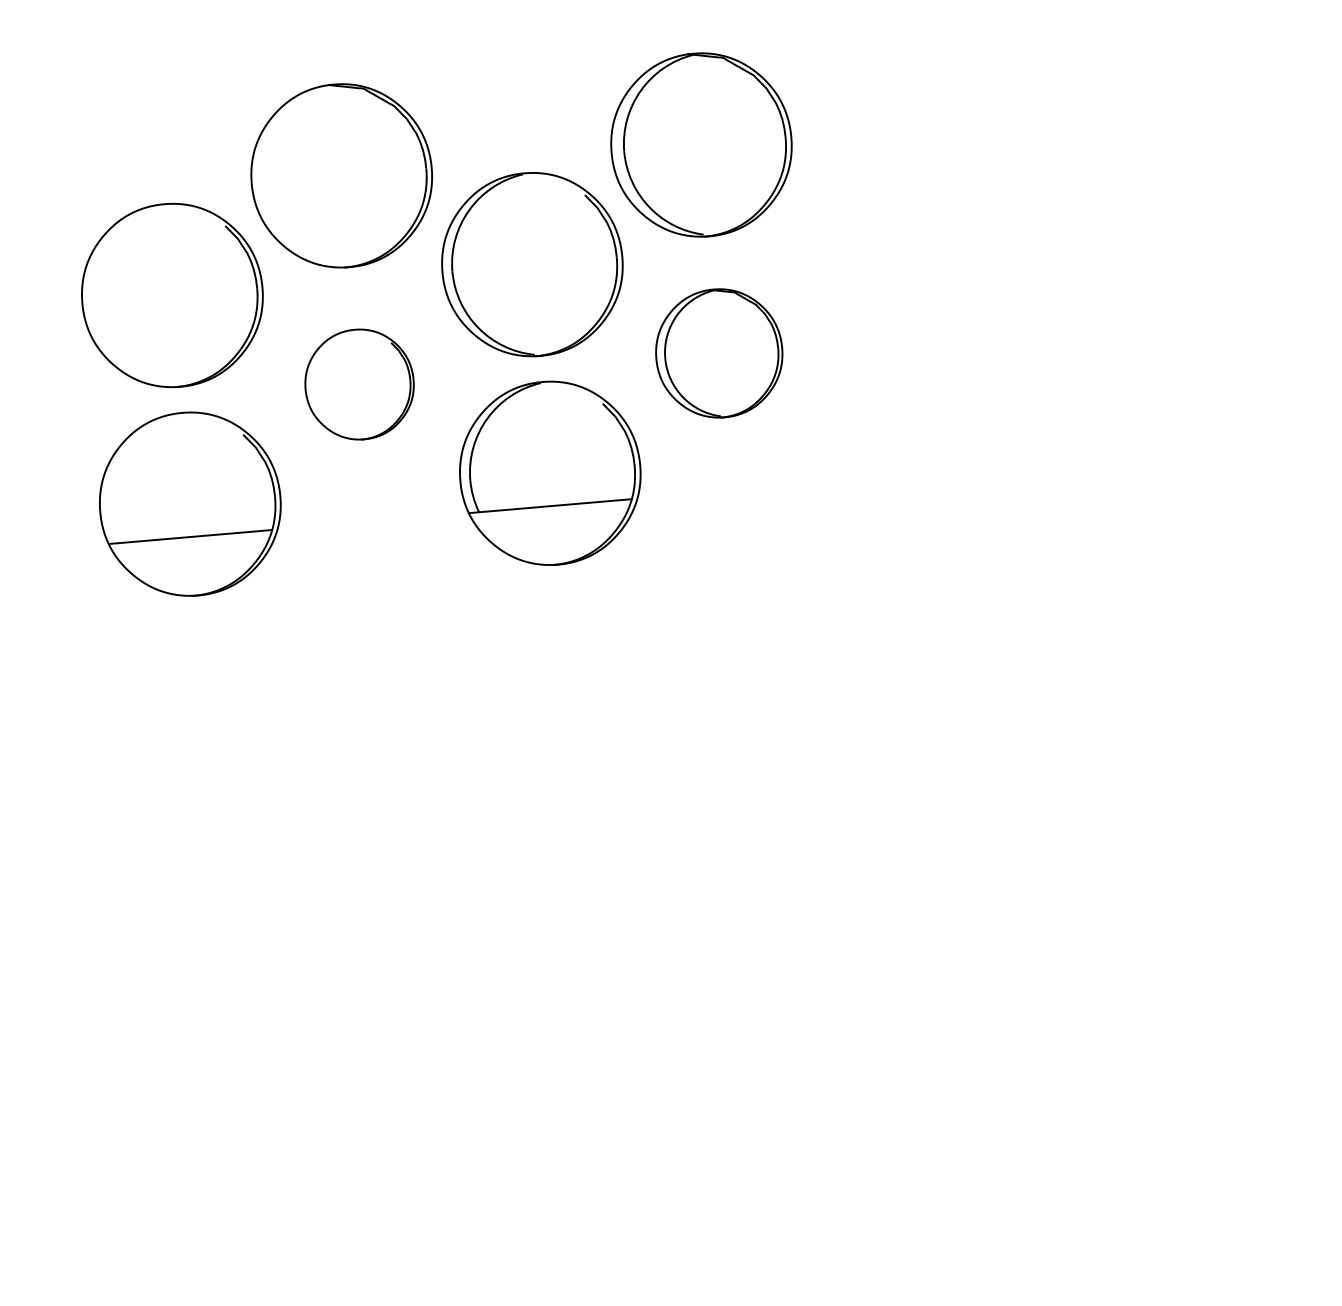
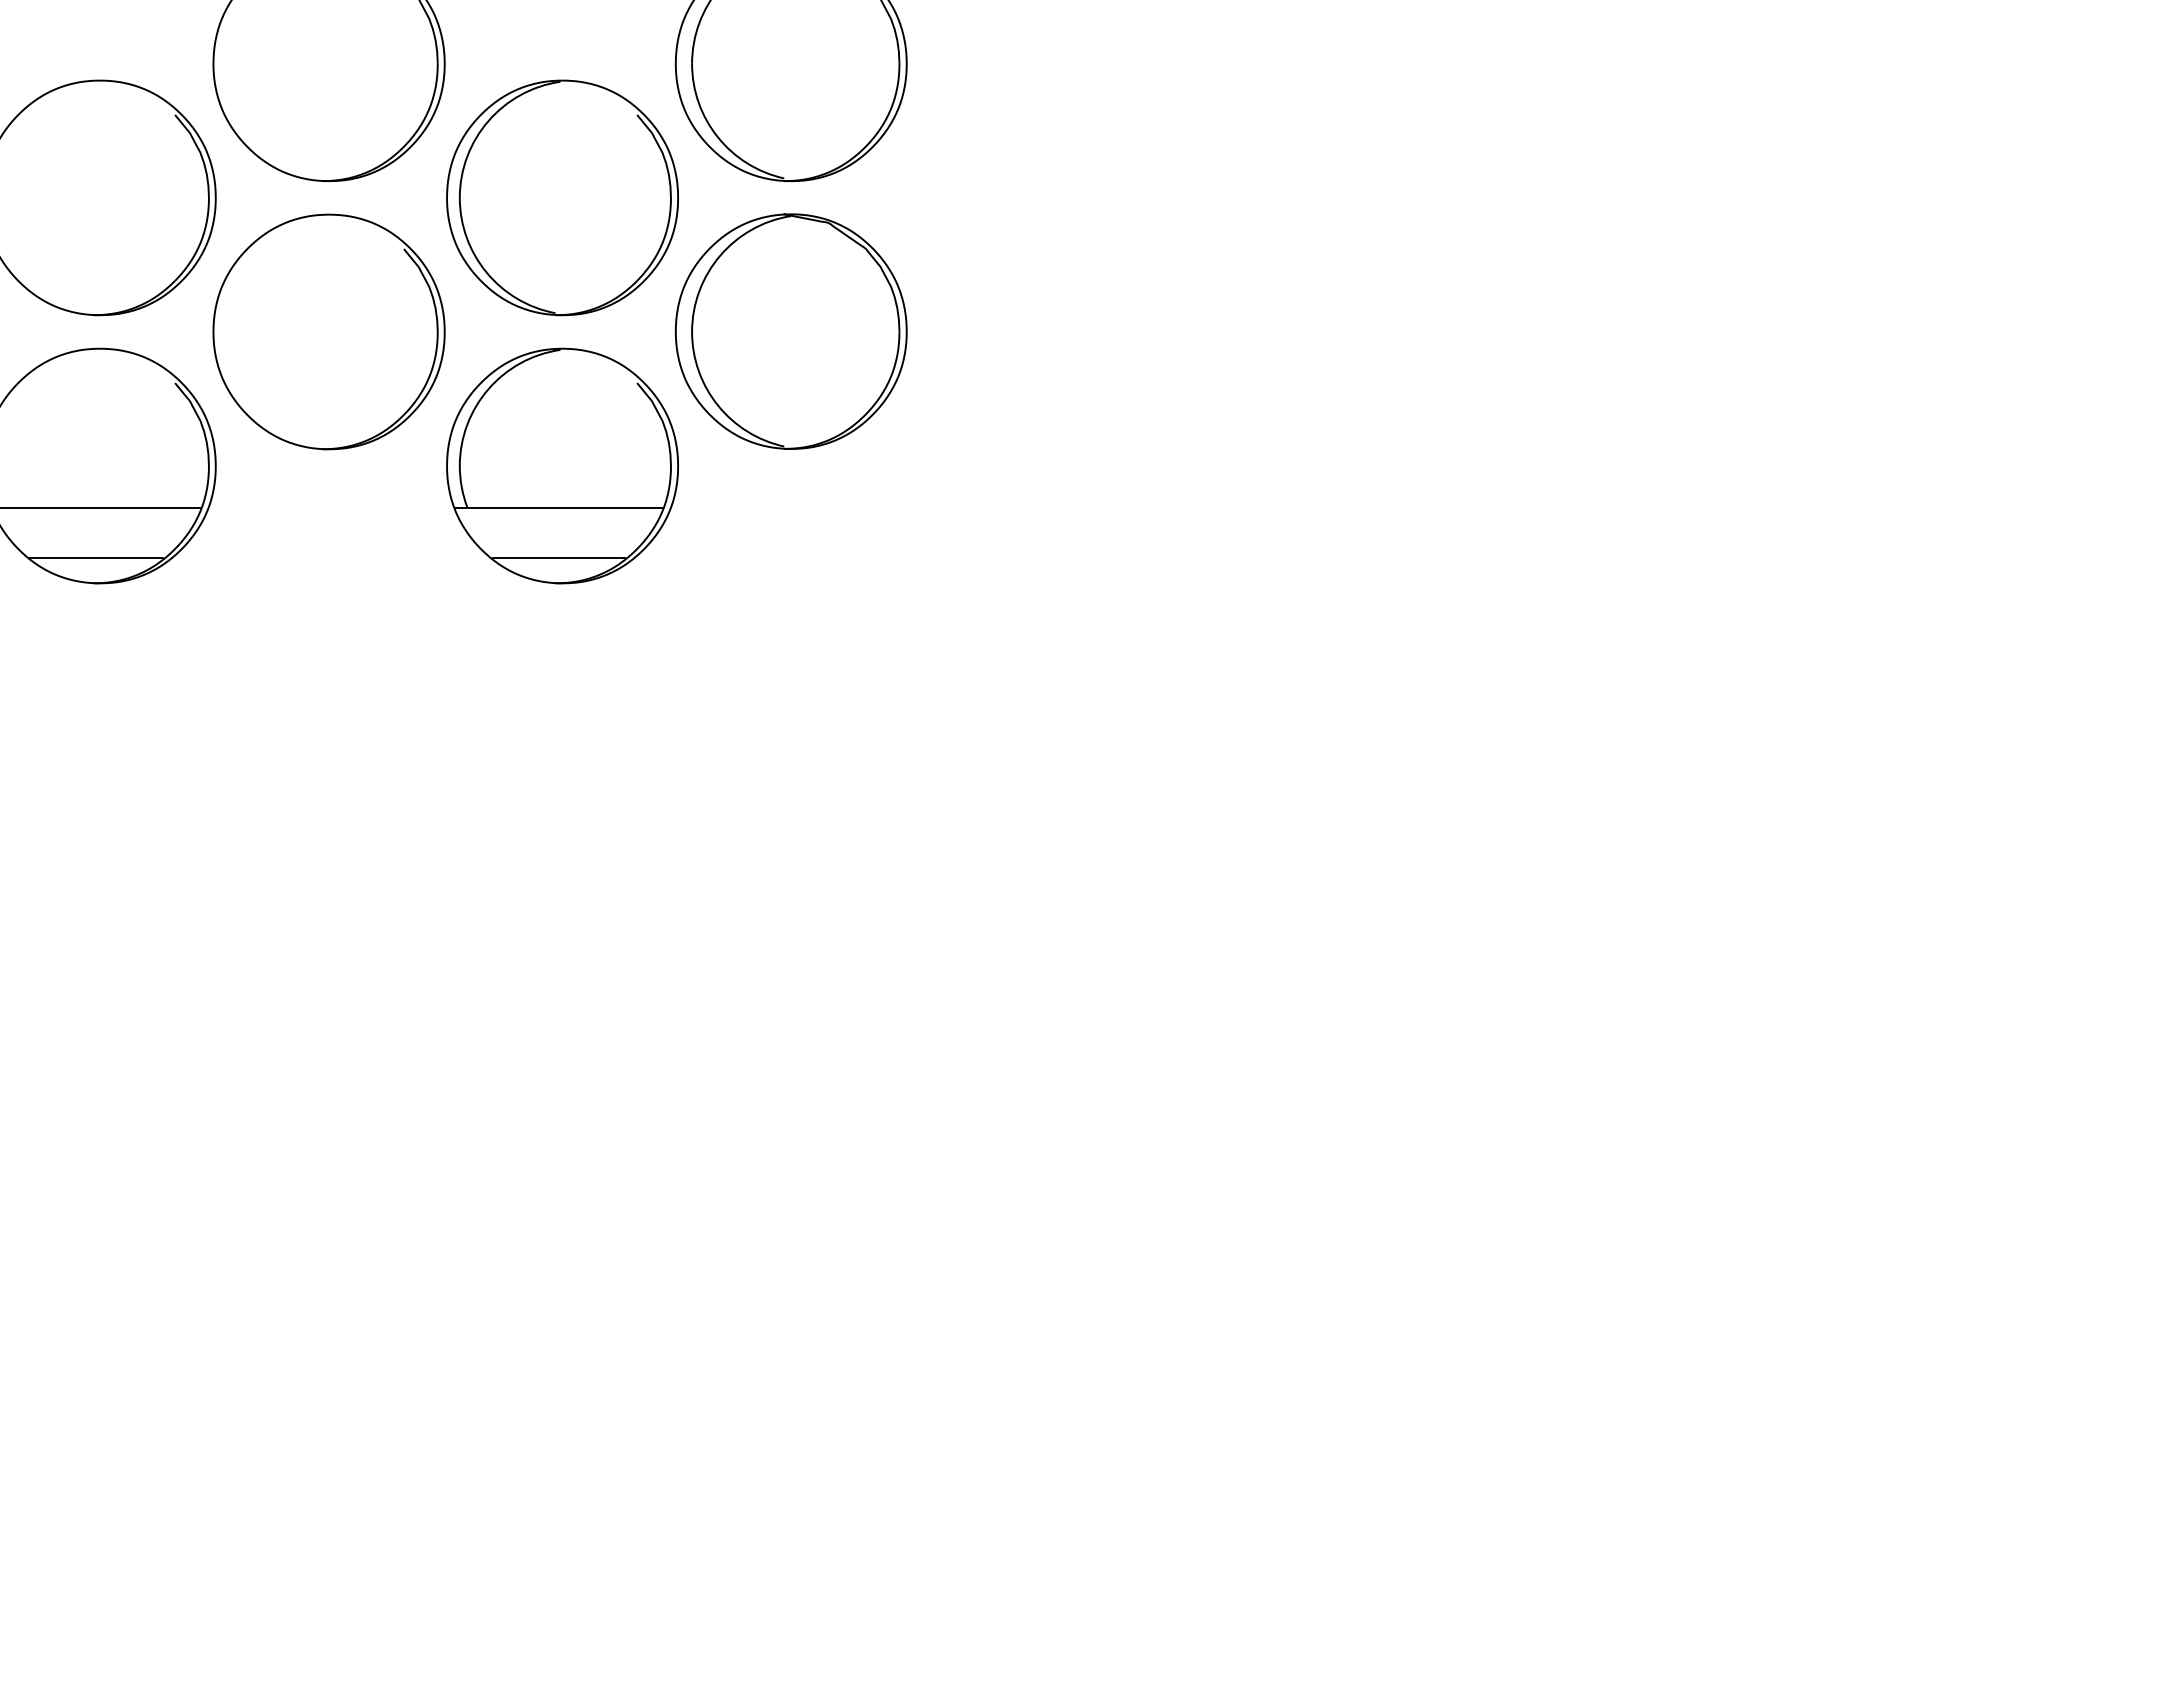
part: (718, 353) -> (790, 331), size x1.43
part: (359, 384) -> (328, 331), size x1.67
line: (553, 545) -> (558, 558), added
line: (193, 576) -> (96, 558), added

